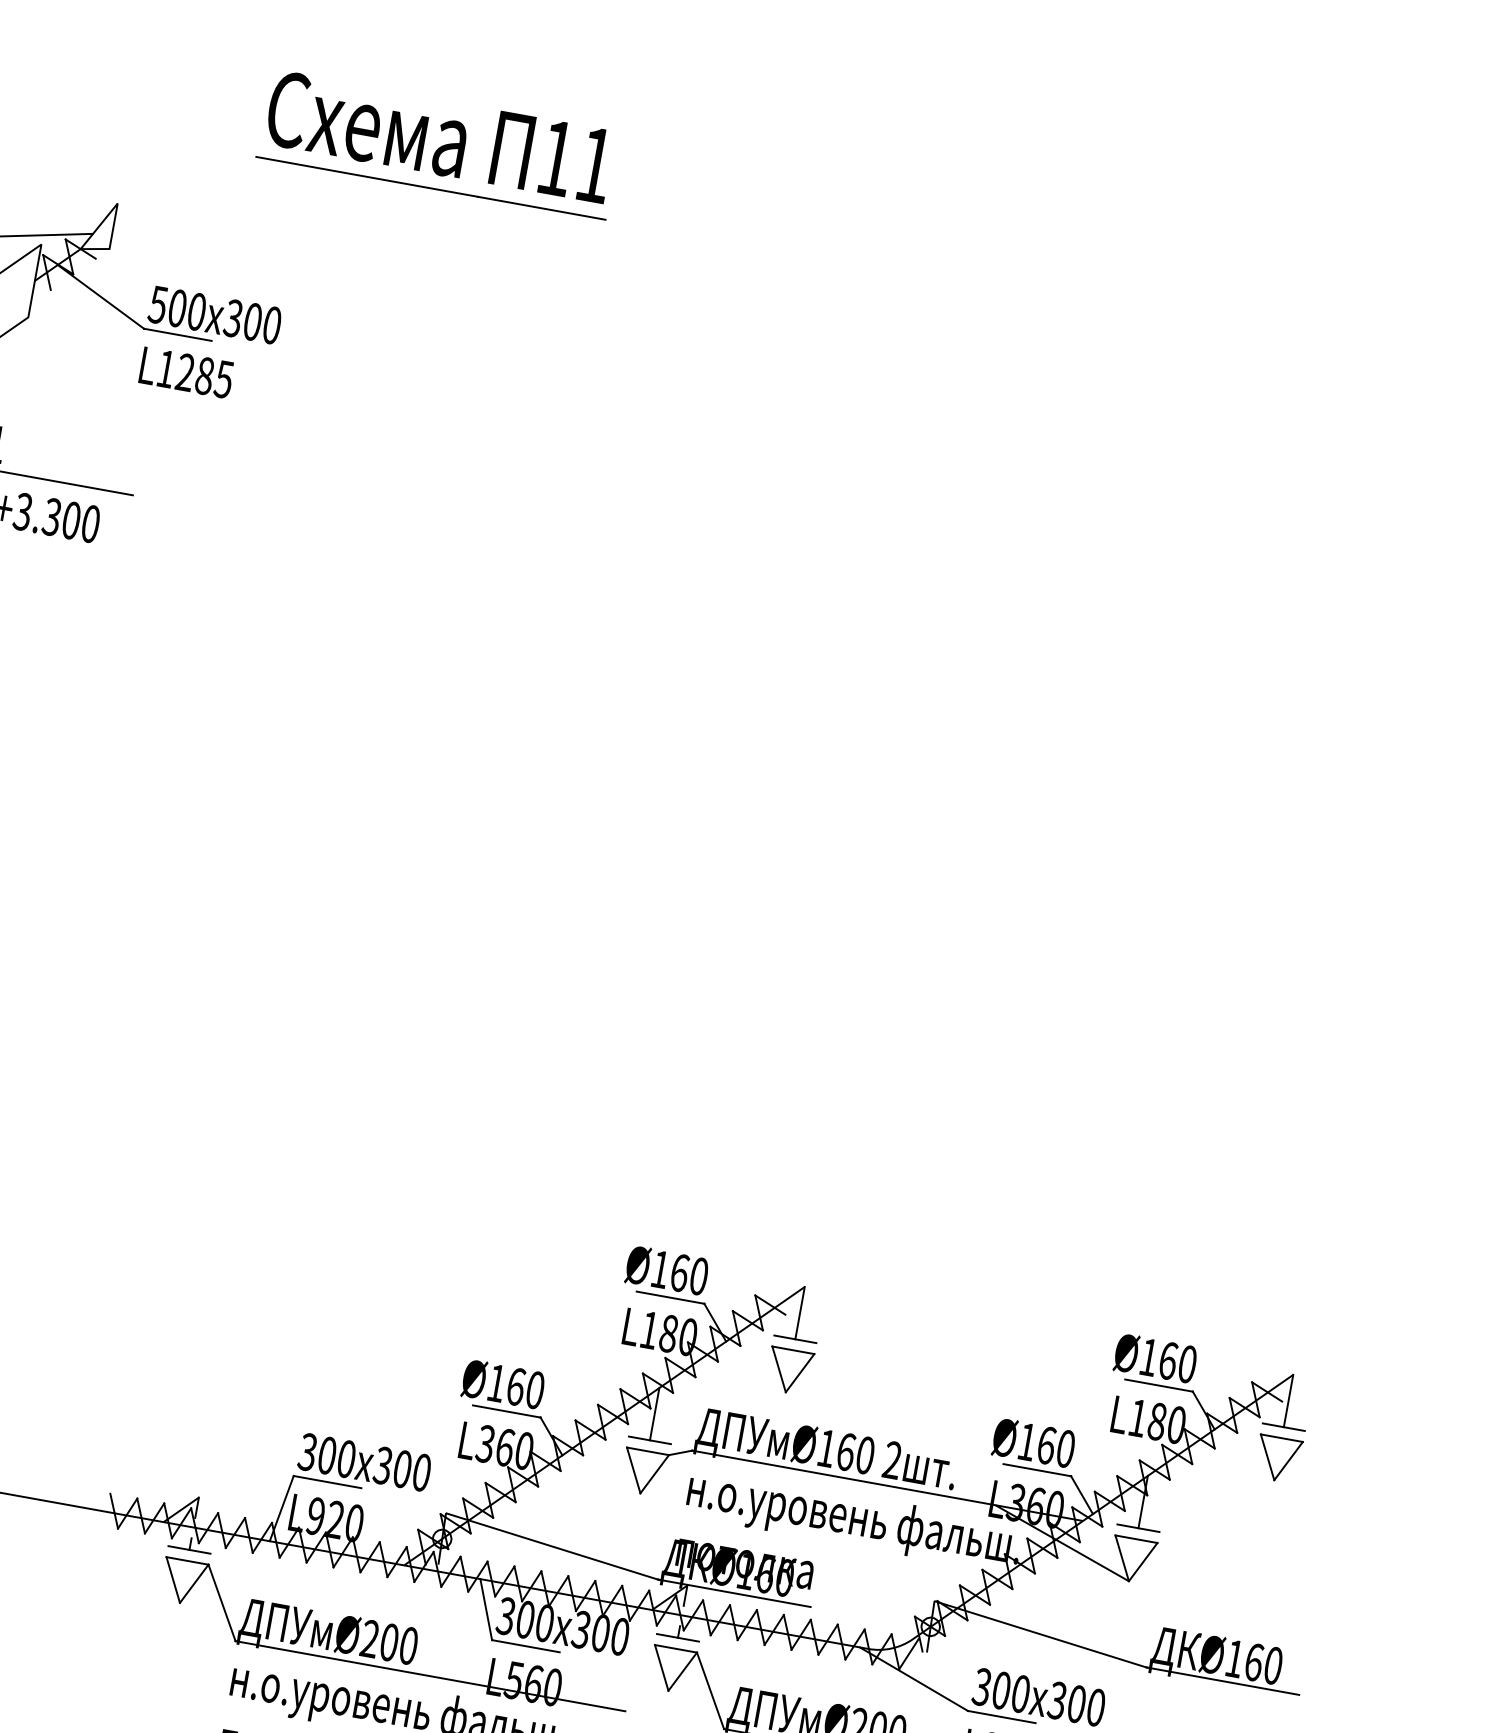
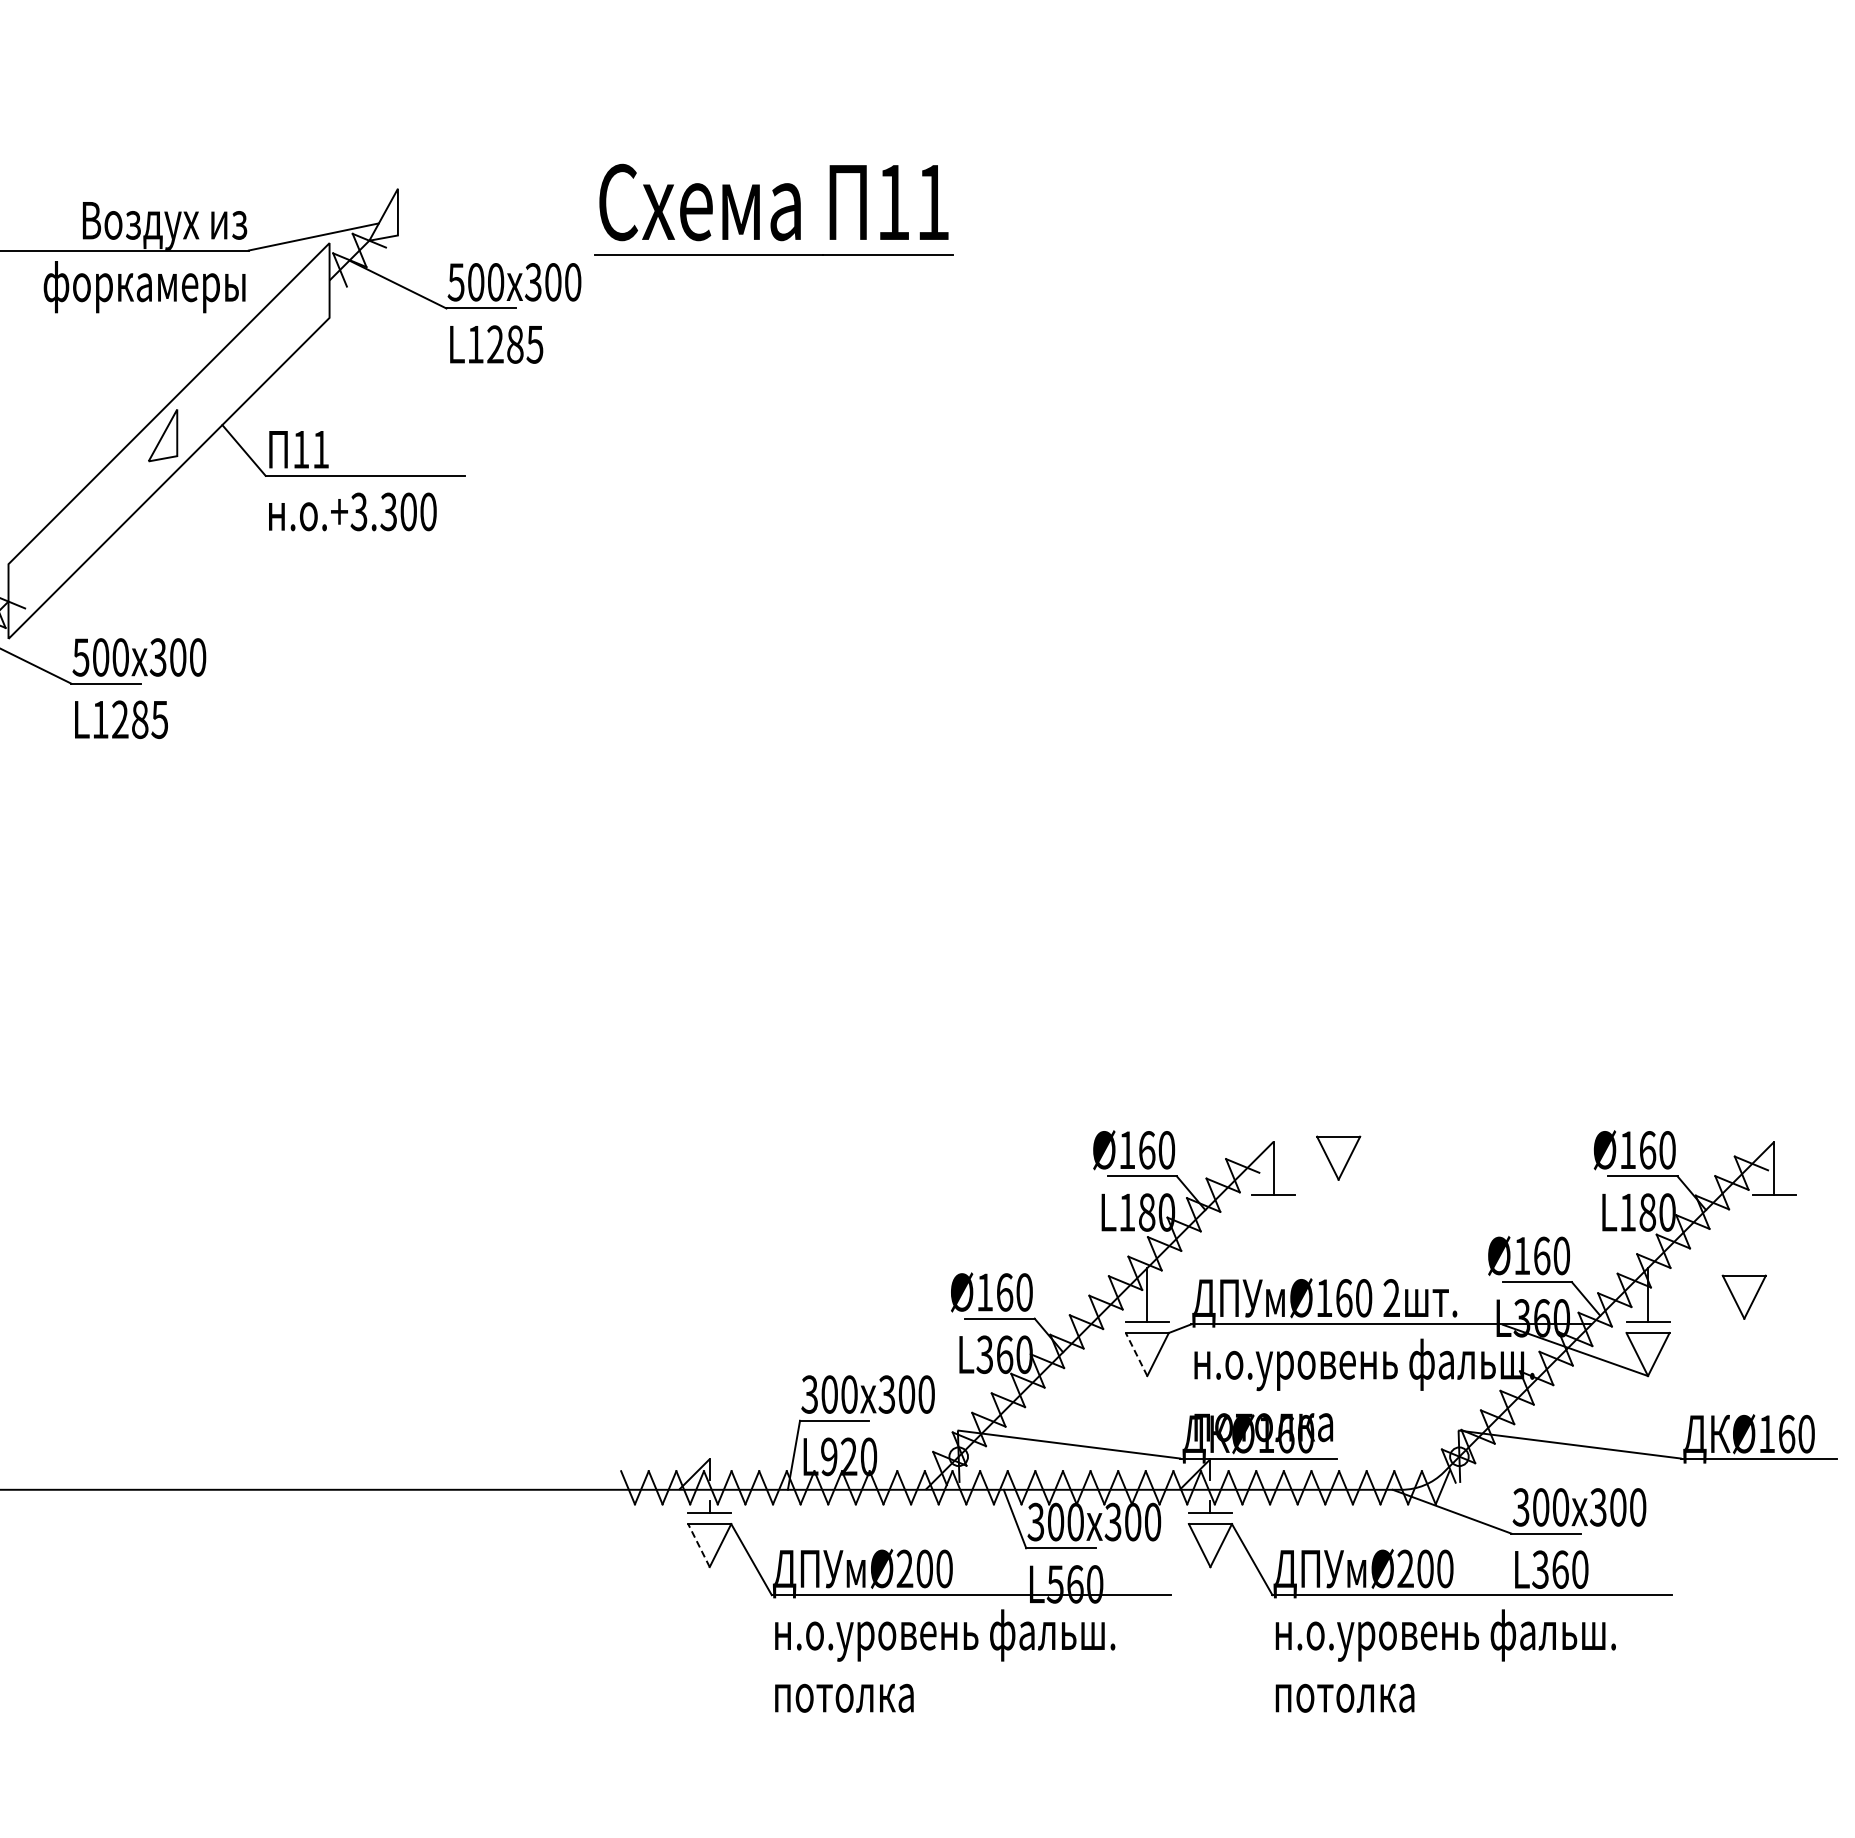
part: (438, 143) -> (773, 209), moved
part: (789, 1370) -> (1338, 1157), moved
part: (1277, 1458) -> (1743, 1296), moved
line: (633, 1470) -> (1136, 1354), solid -> dashed
line: (172, 1579) -> (698, 1545), solid -> dashed

